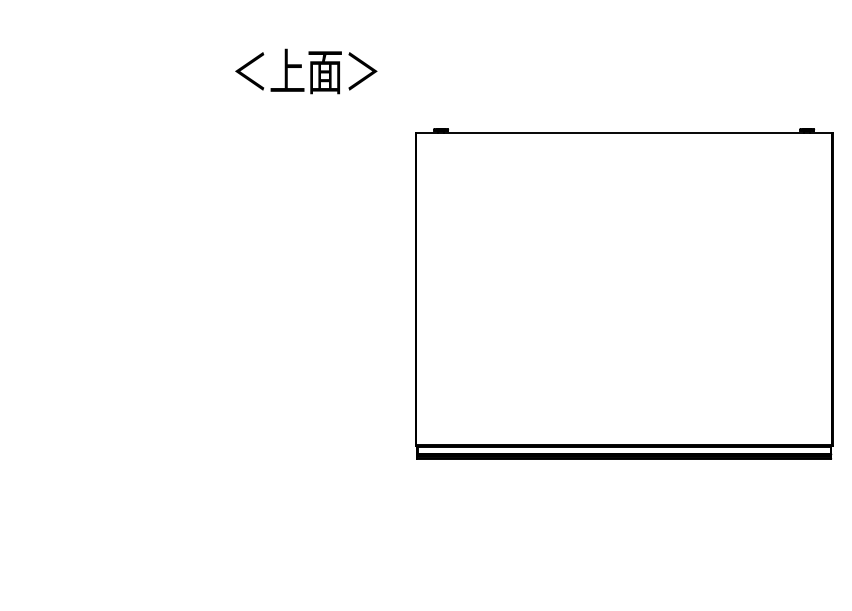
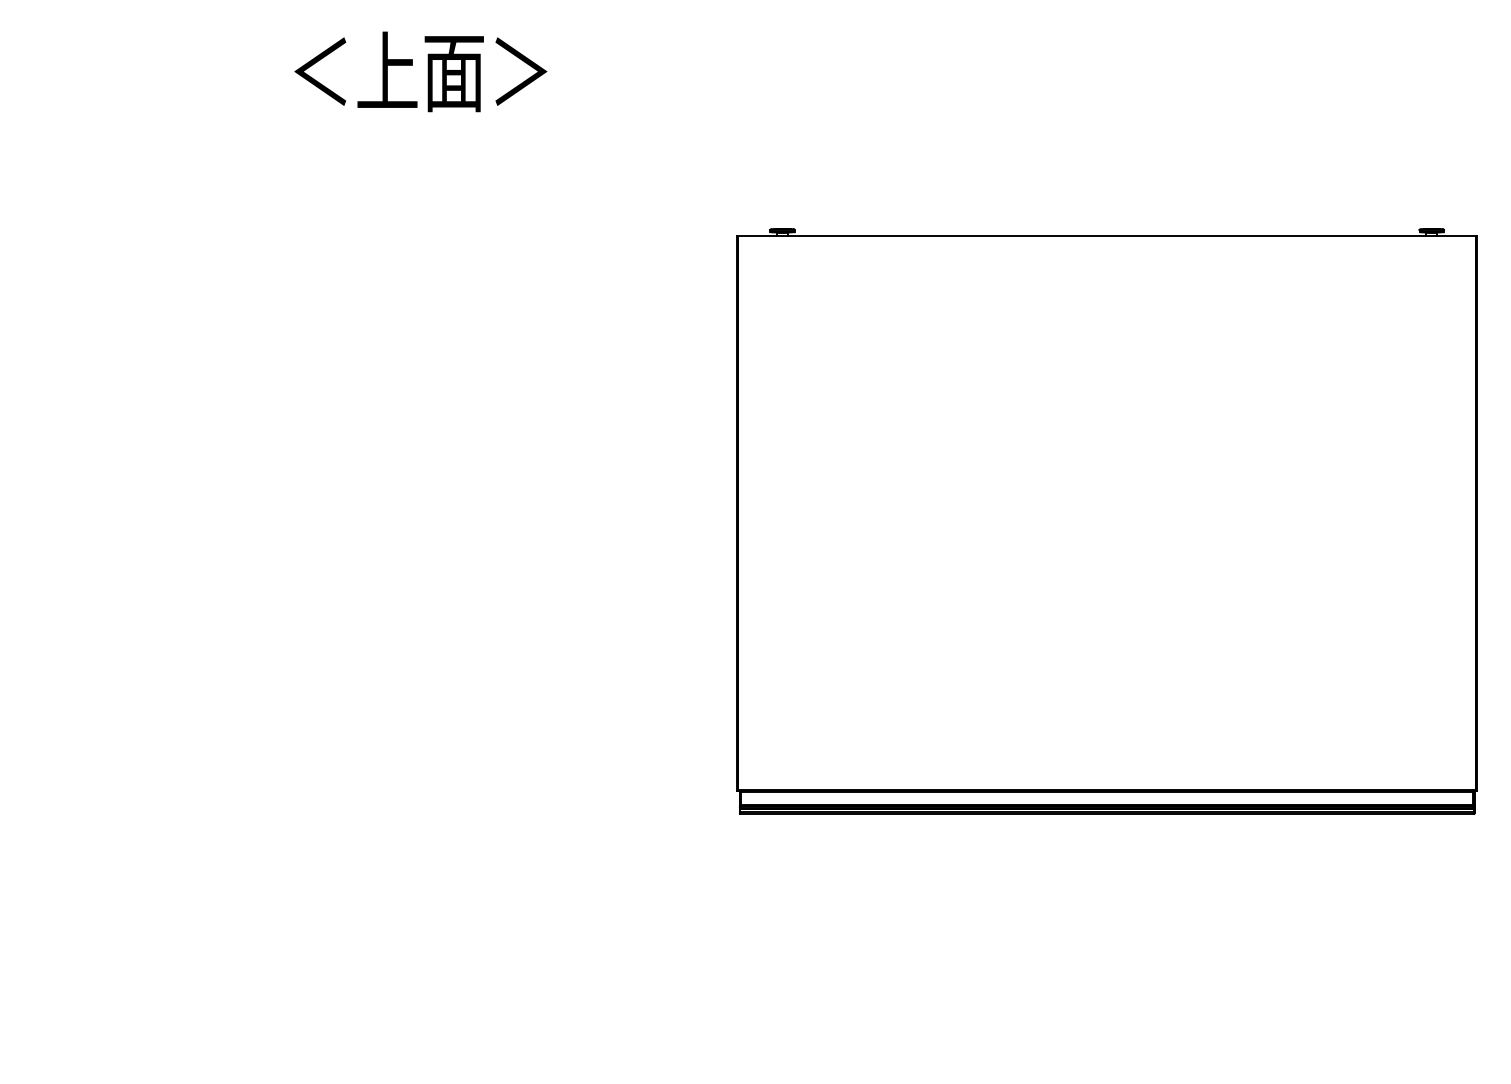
text: (306, 71) -> (421, 71), moved

